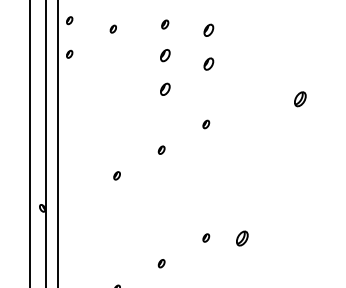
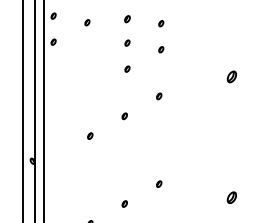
part: (208, 30) -> (160, 23), size x0.62
part: (164, 55) -> (126, 43), size x0.62
part: (208, 63) -> (160, 49), size x0.62
part: (164, 88) -> (126, 68), size x0.62
part: (242, 238) -> (232, 197), moved

